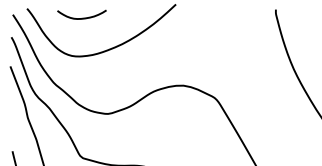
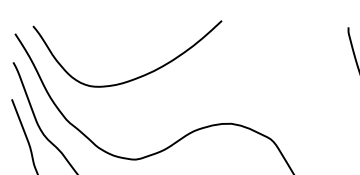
curve: (82, 17) -> (103, 37), removed

